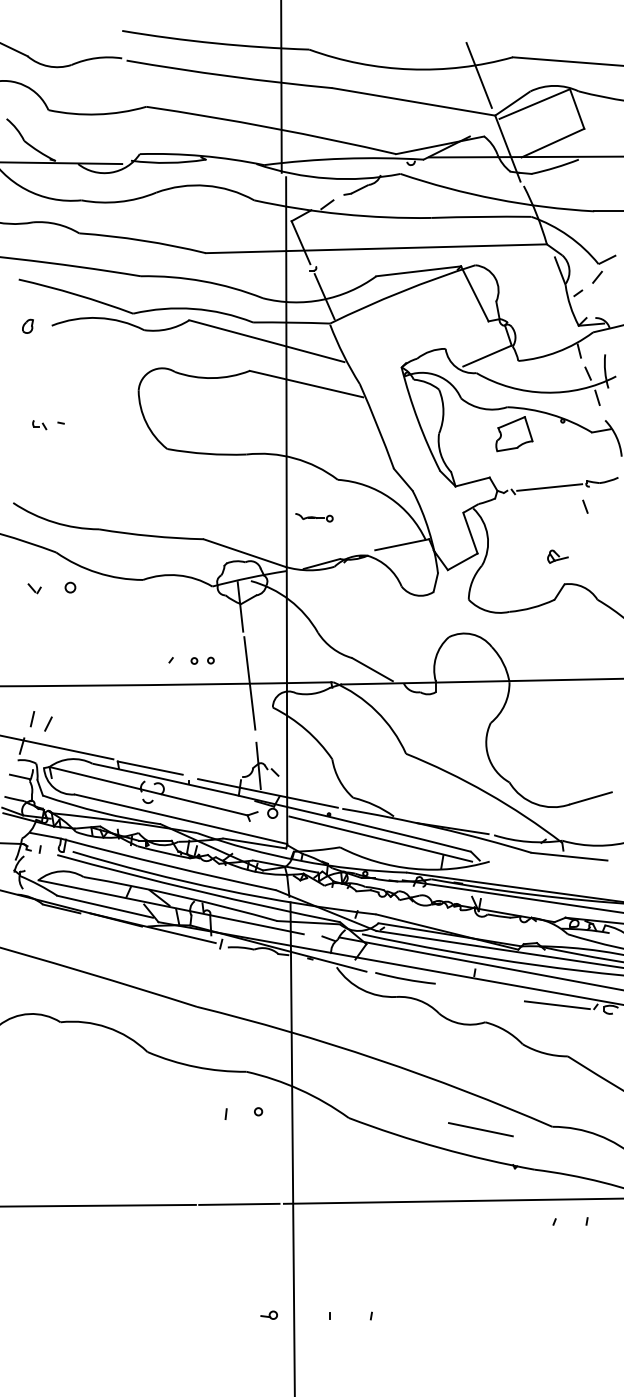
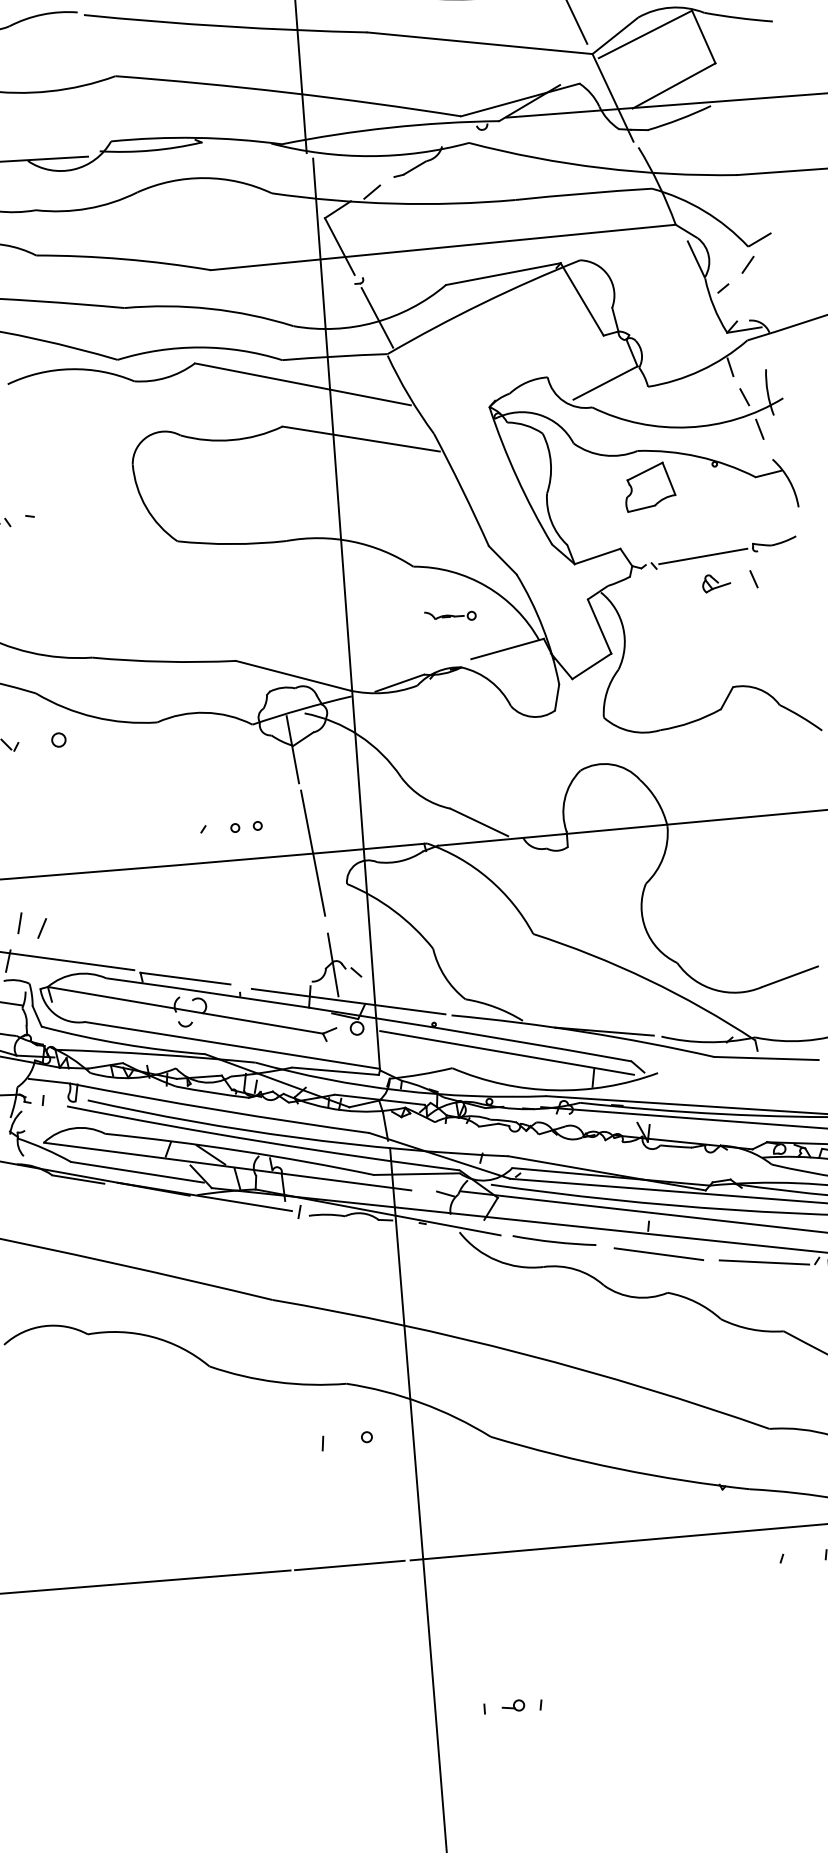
part: (314, 517) -> (450, 615), moved
part: (557, 556) -> (715, 582), moved
line: (480, 1129) -> (658, 1253), moved
part: (268, 1314) -> (512, 1704), moved

